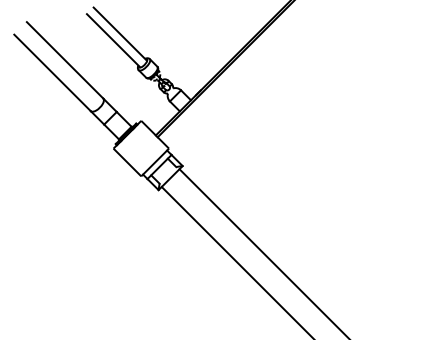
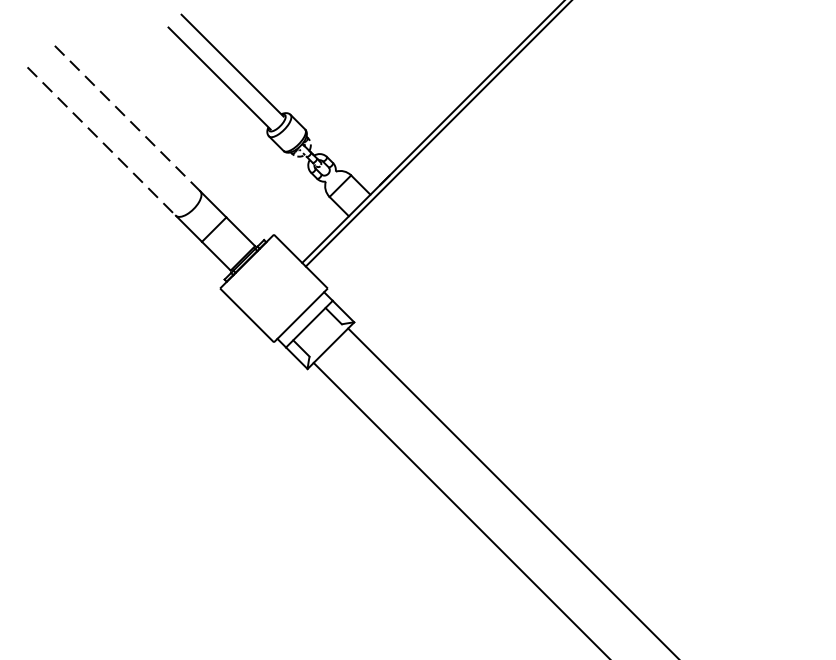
line: (64, 59) -> (124, 115), solid -> dashed
line: (52, 73) -> (101, 142), solid -> dashed

